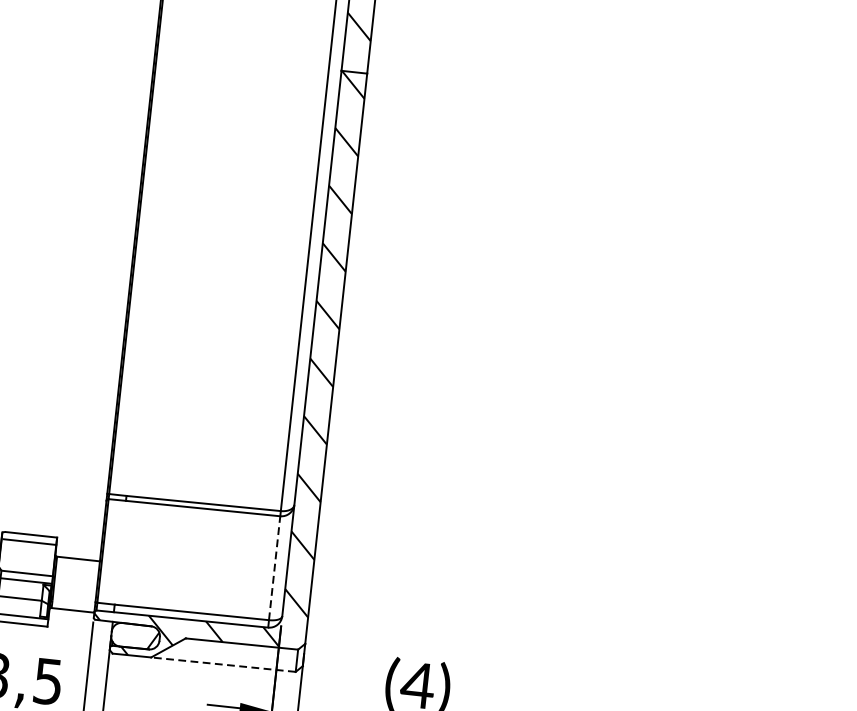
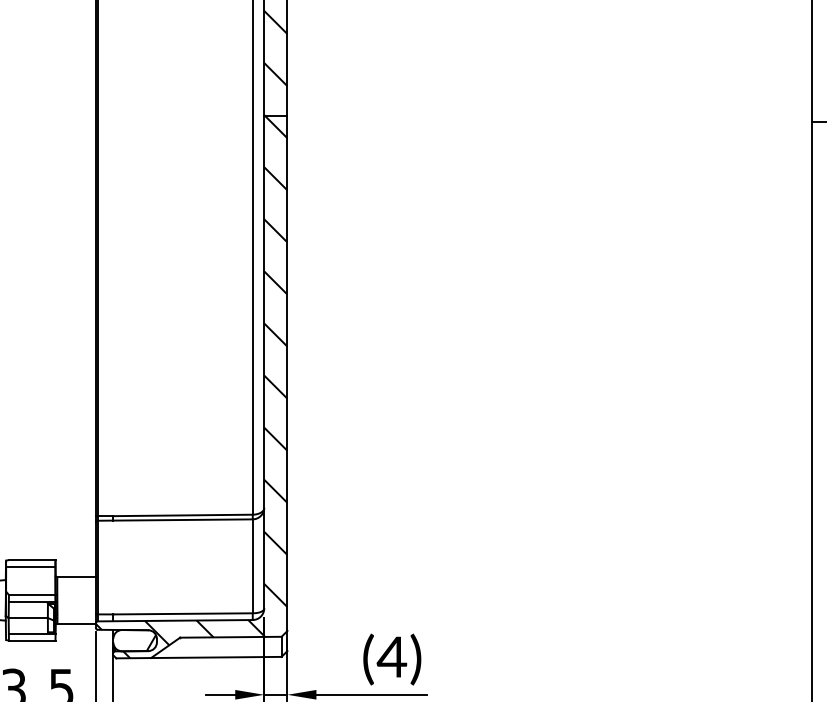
line: (274, 568) -> (252, 566), dashed -> solid
line: (222, 664) -> (215, 657), dashed -> solid

